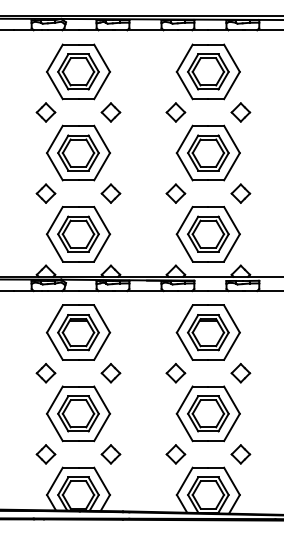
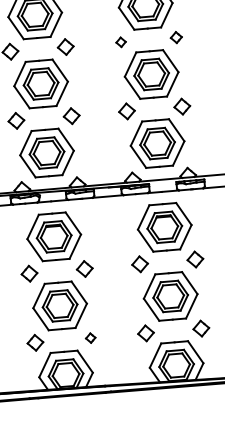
part: (175, 112) -> (120, 42), size x0.6
part: (240, 112) -> (176, 37), size x0.7
part: (110, 454) -> (90, 338), size x0.6

